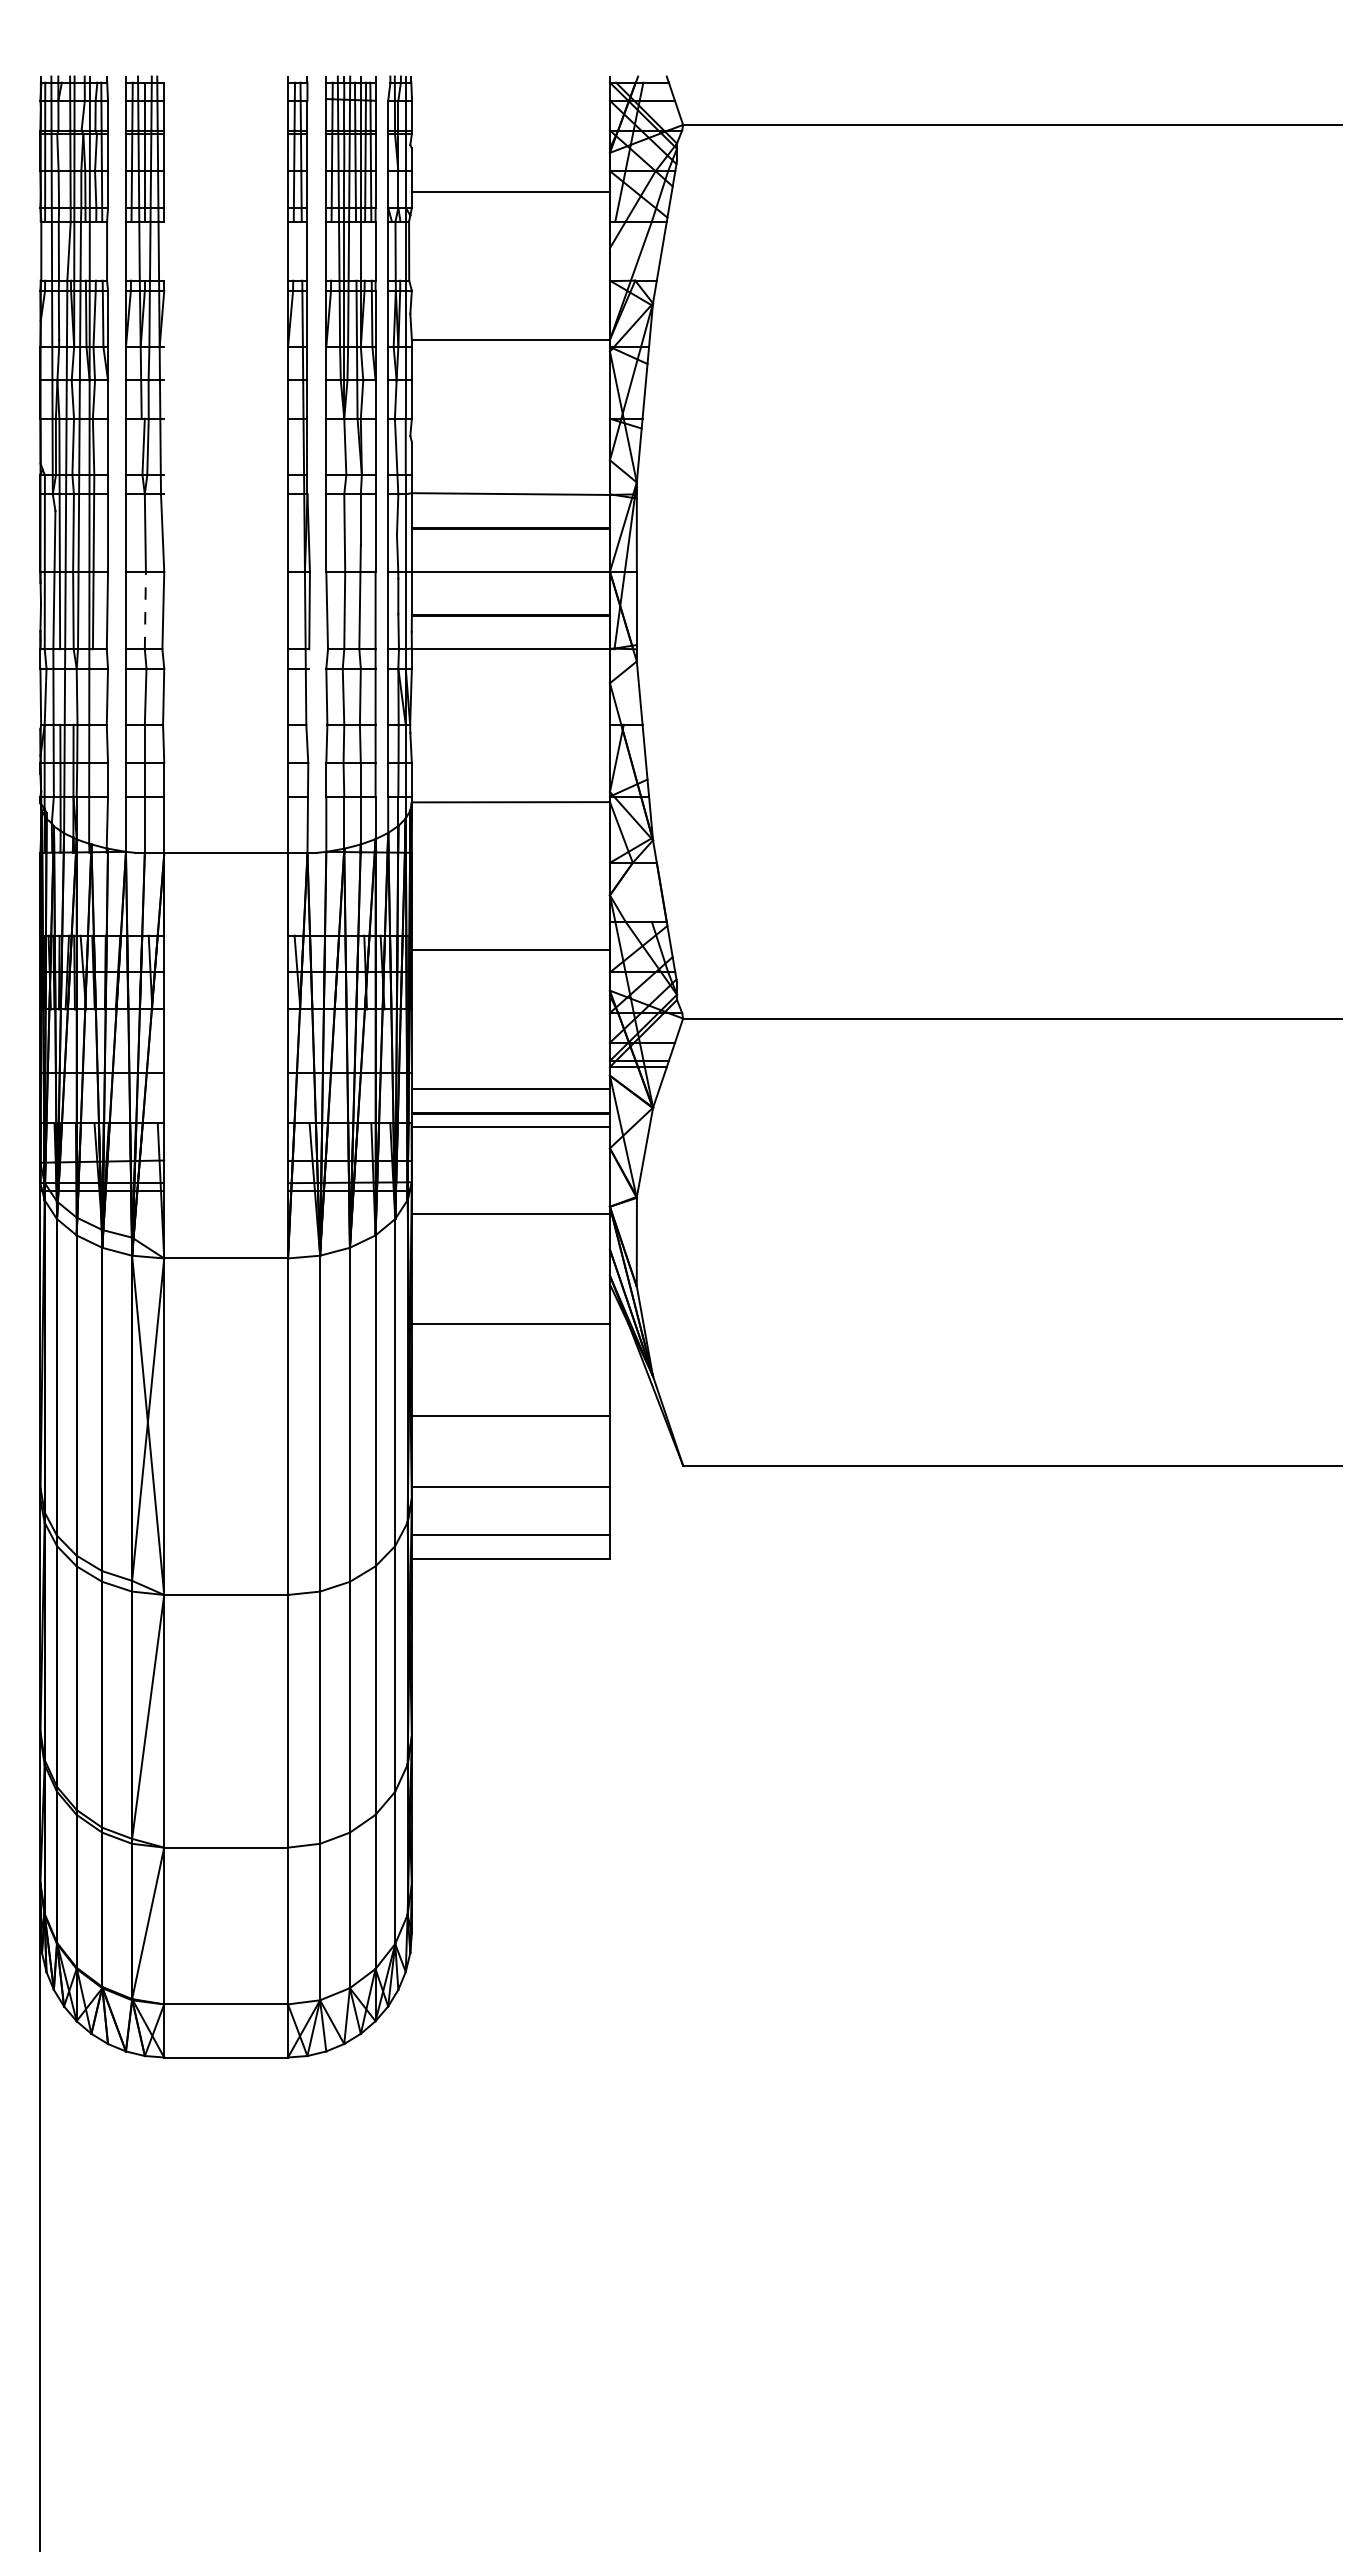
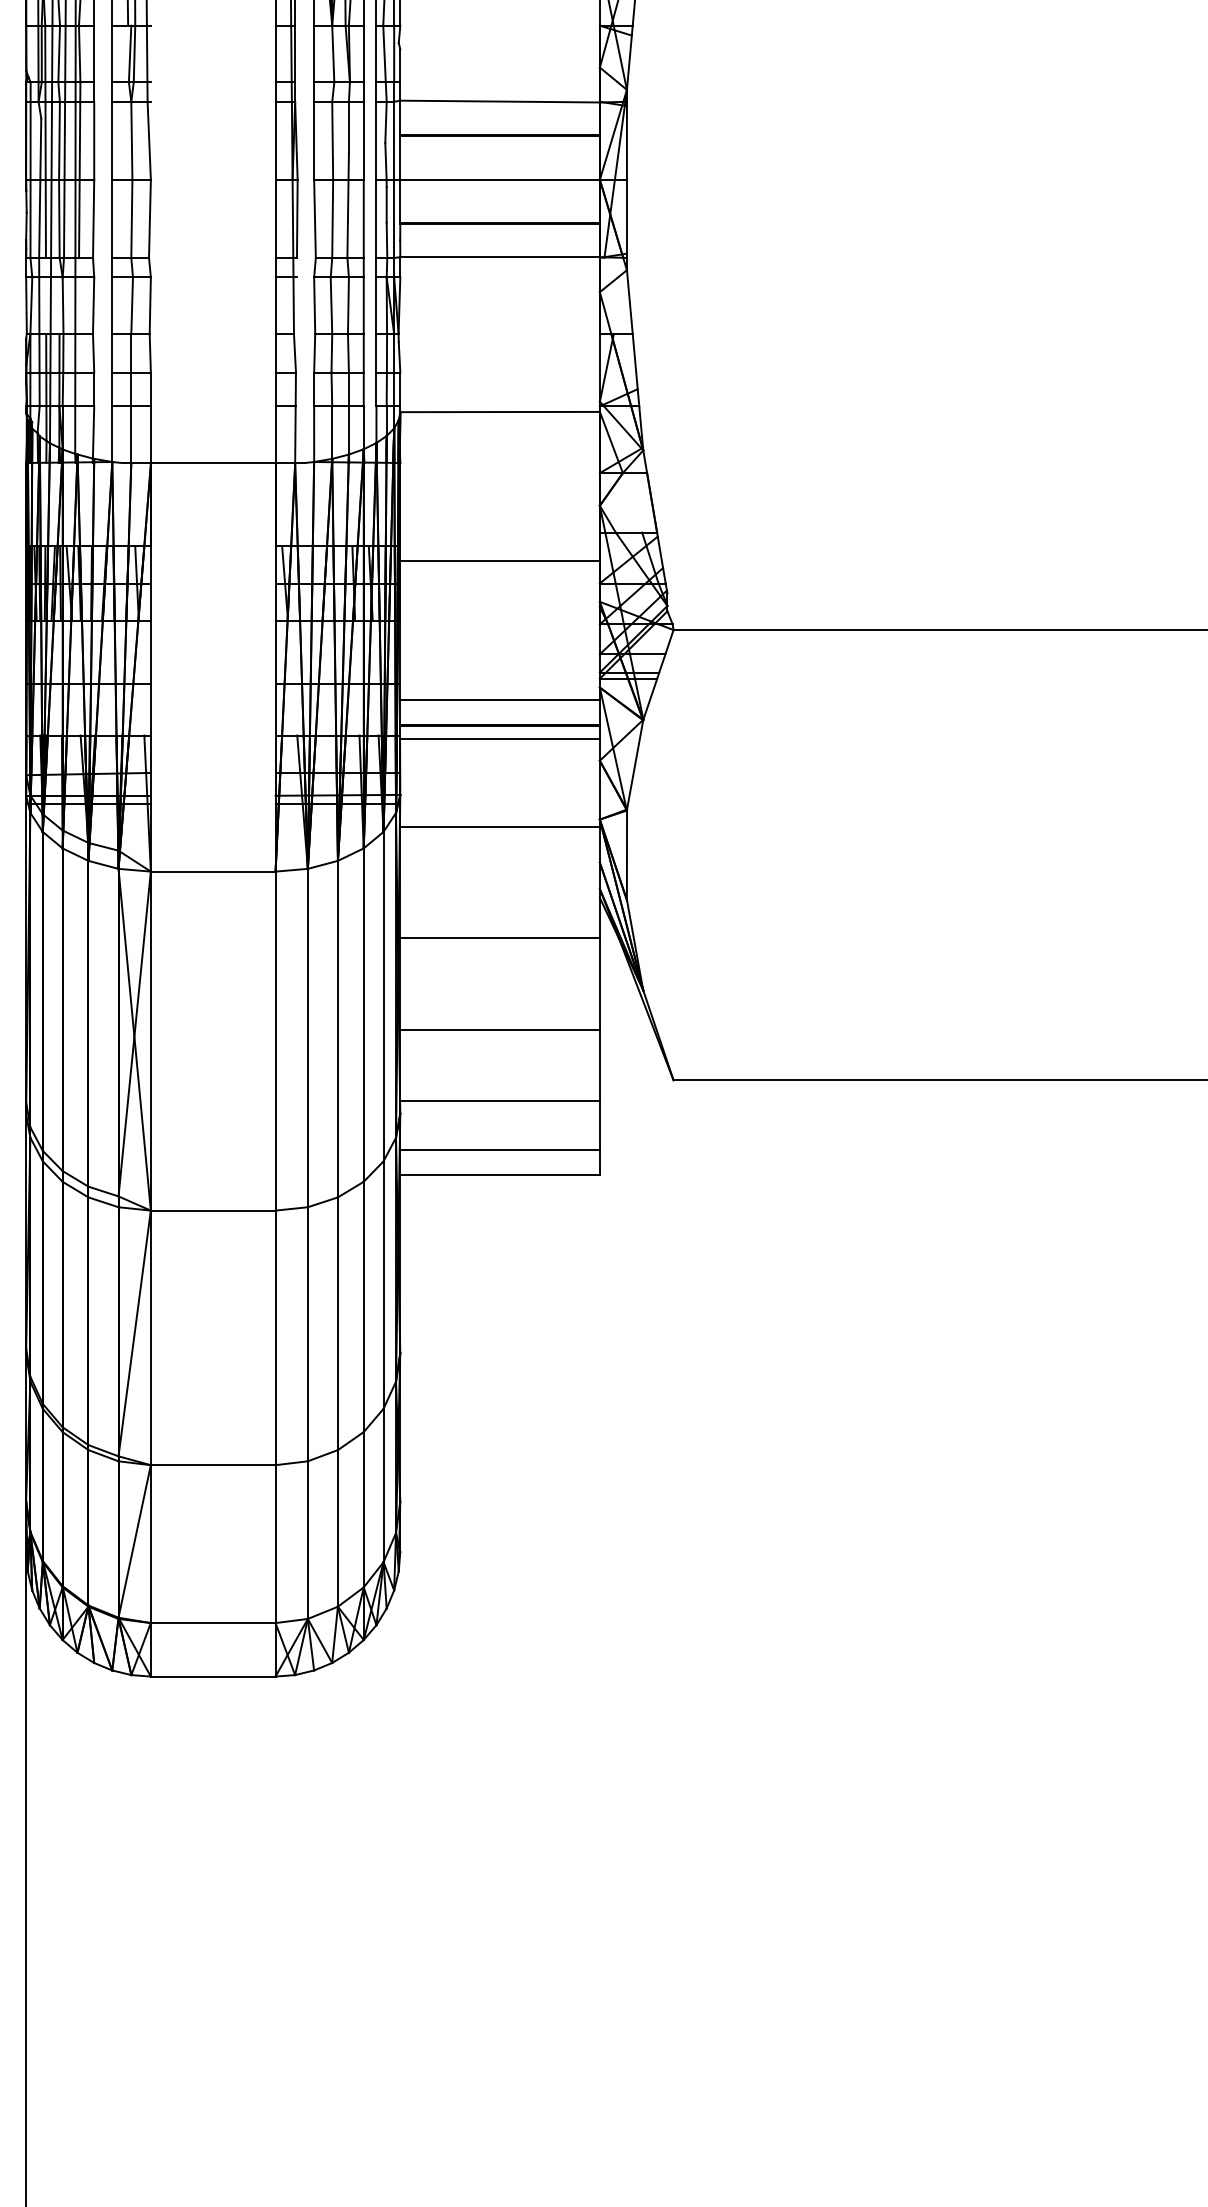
line: (145, 610) -> (131, 218), dashed -> solid

